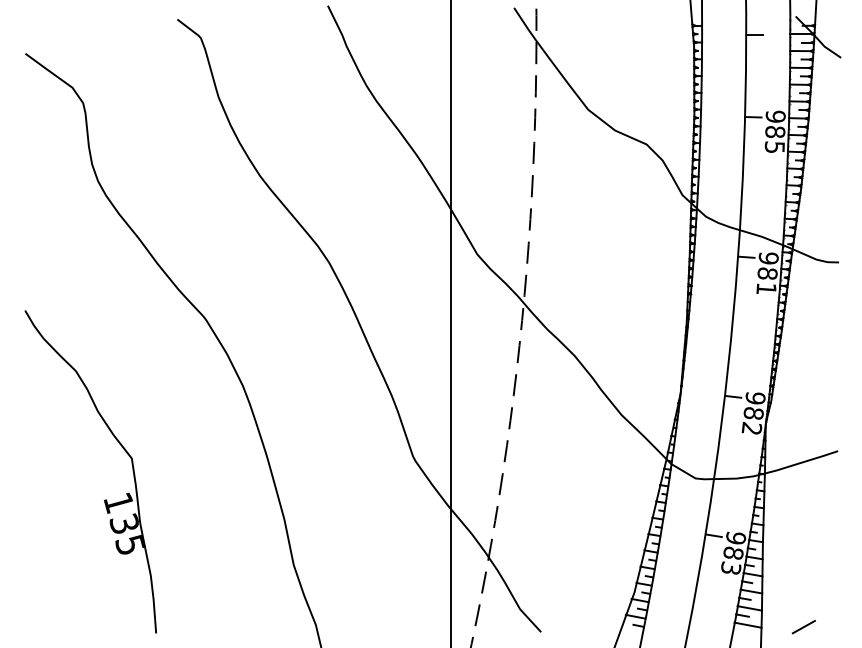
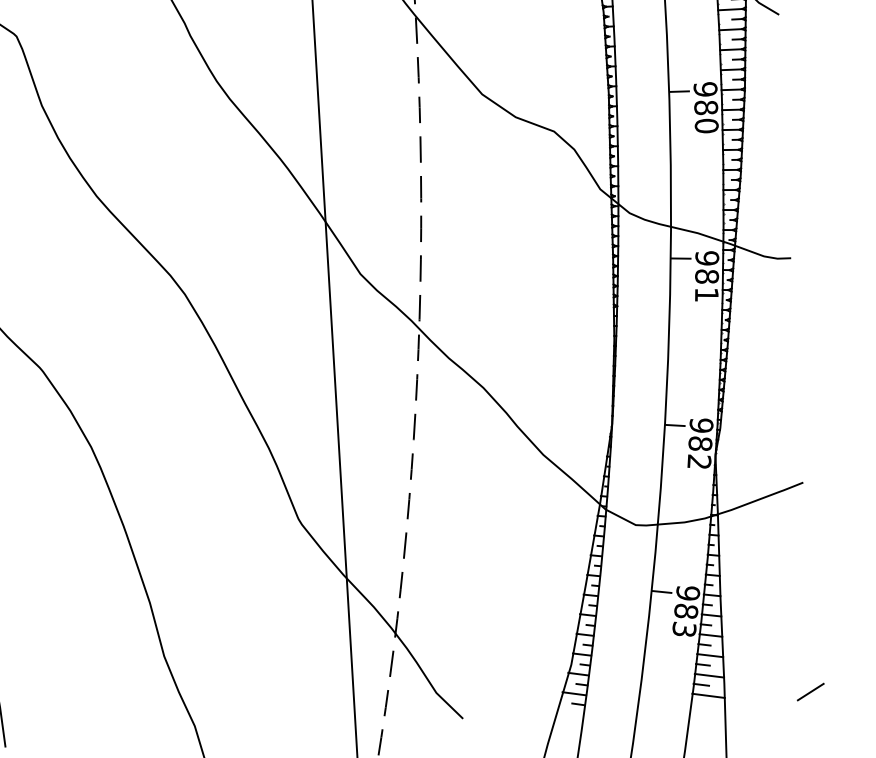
text: (774, 147) -> (706, 126), 985 -> 980
line: (803, 626) -> (810, 691), moved

